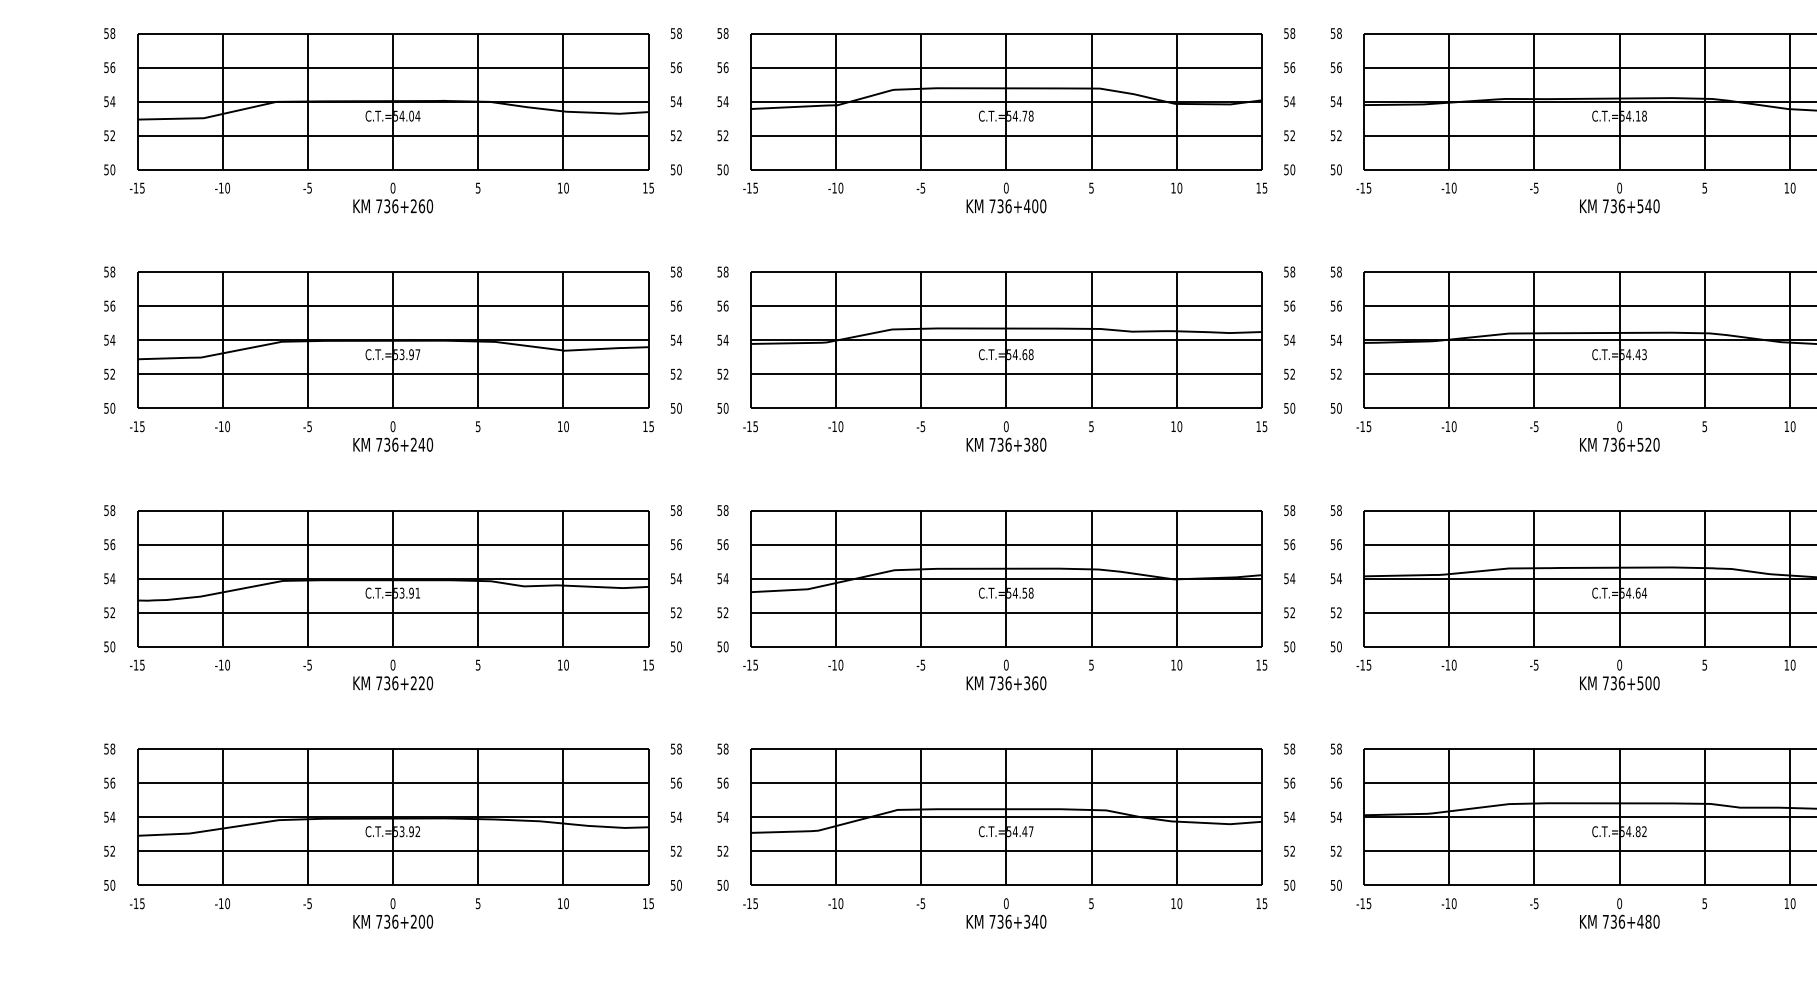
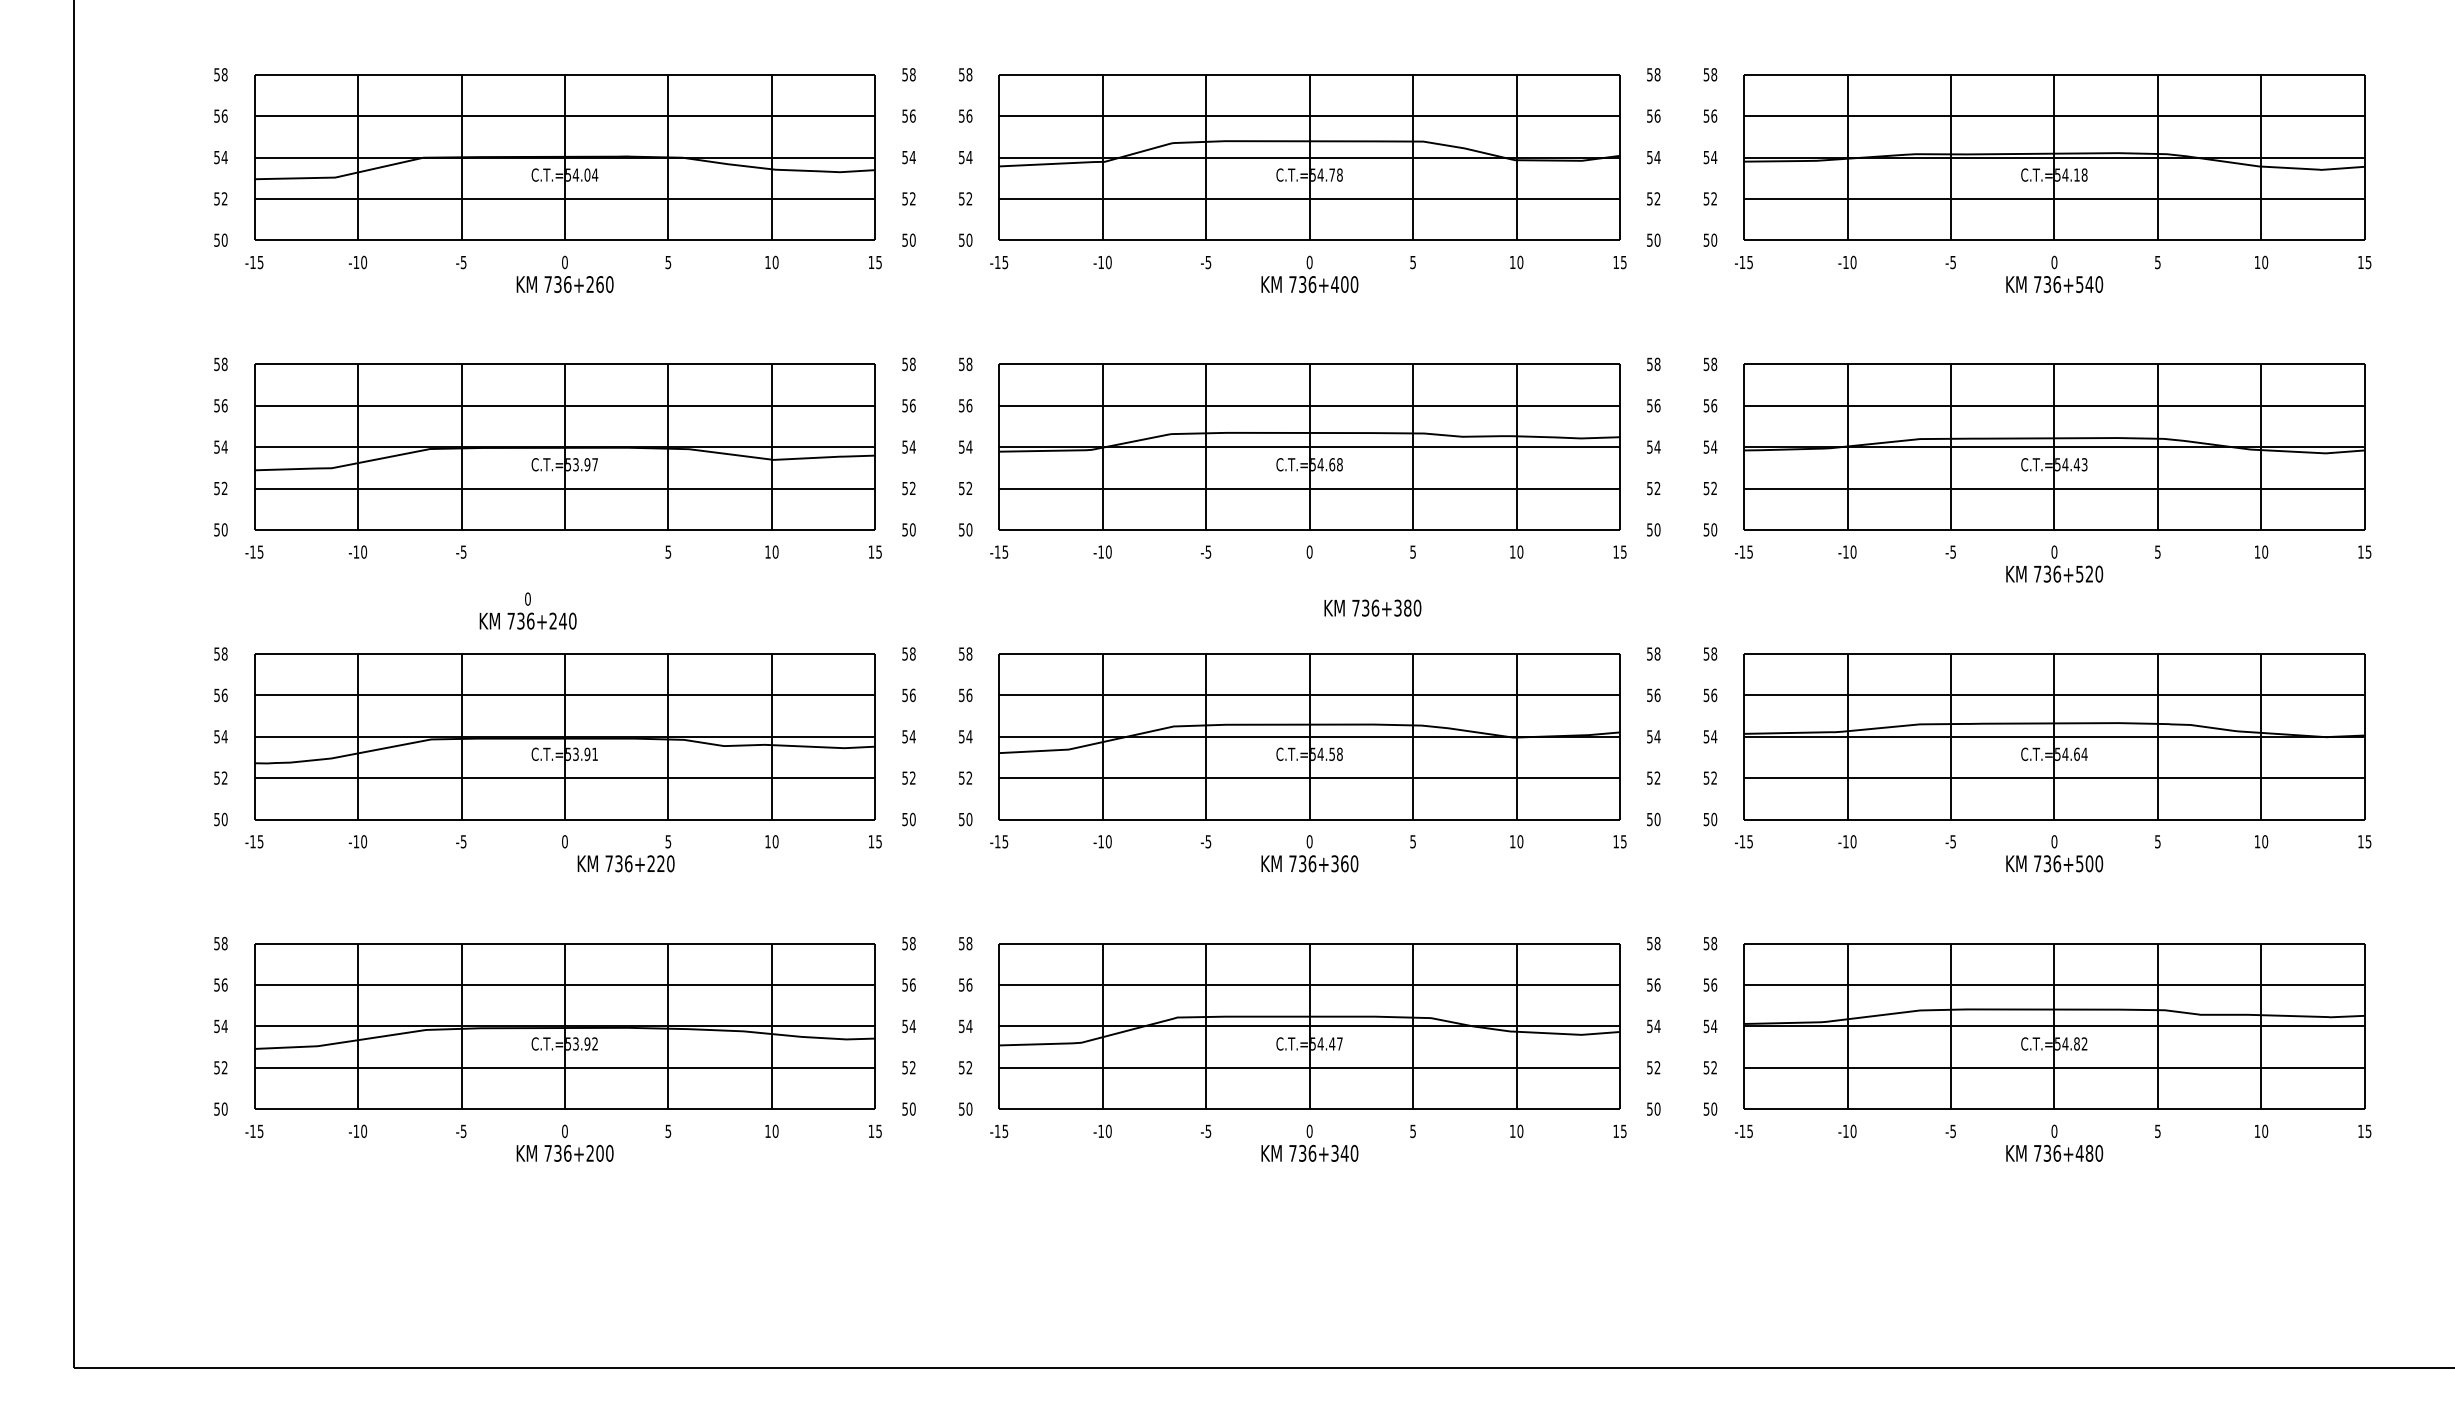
text: (392, 436) -> (527, 610), moved
text: (1006, 444) -> (1372, 607), moved
text: (392, 683) -> (625, 863), moved

